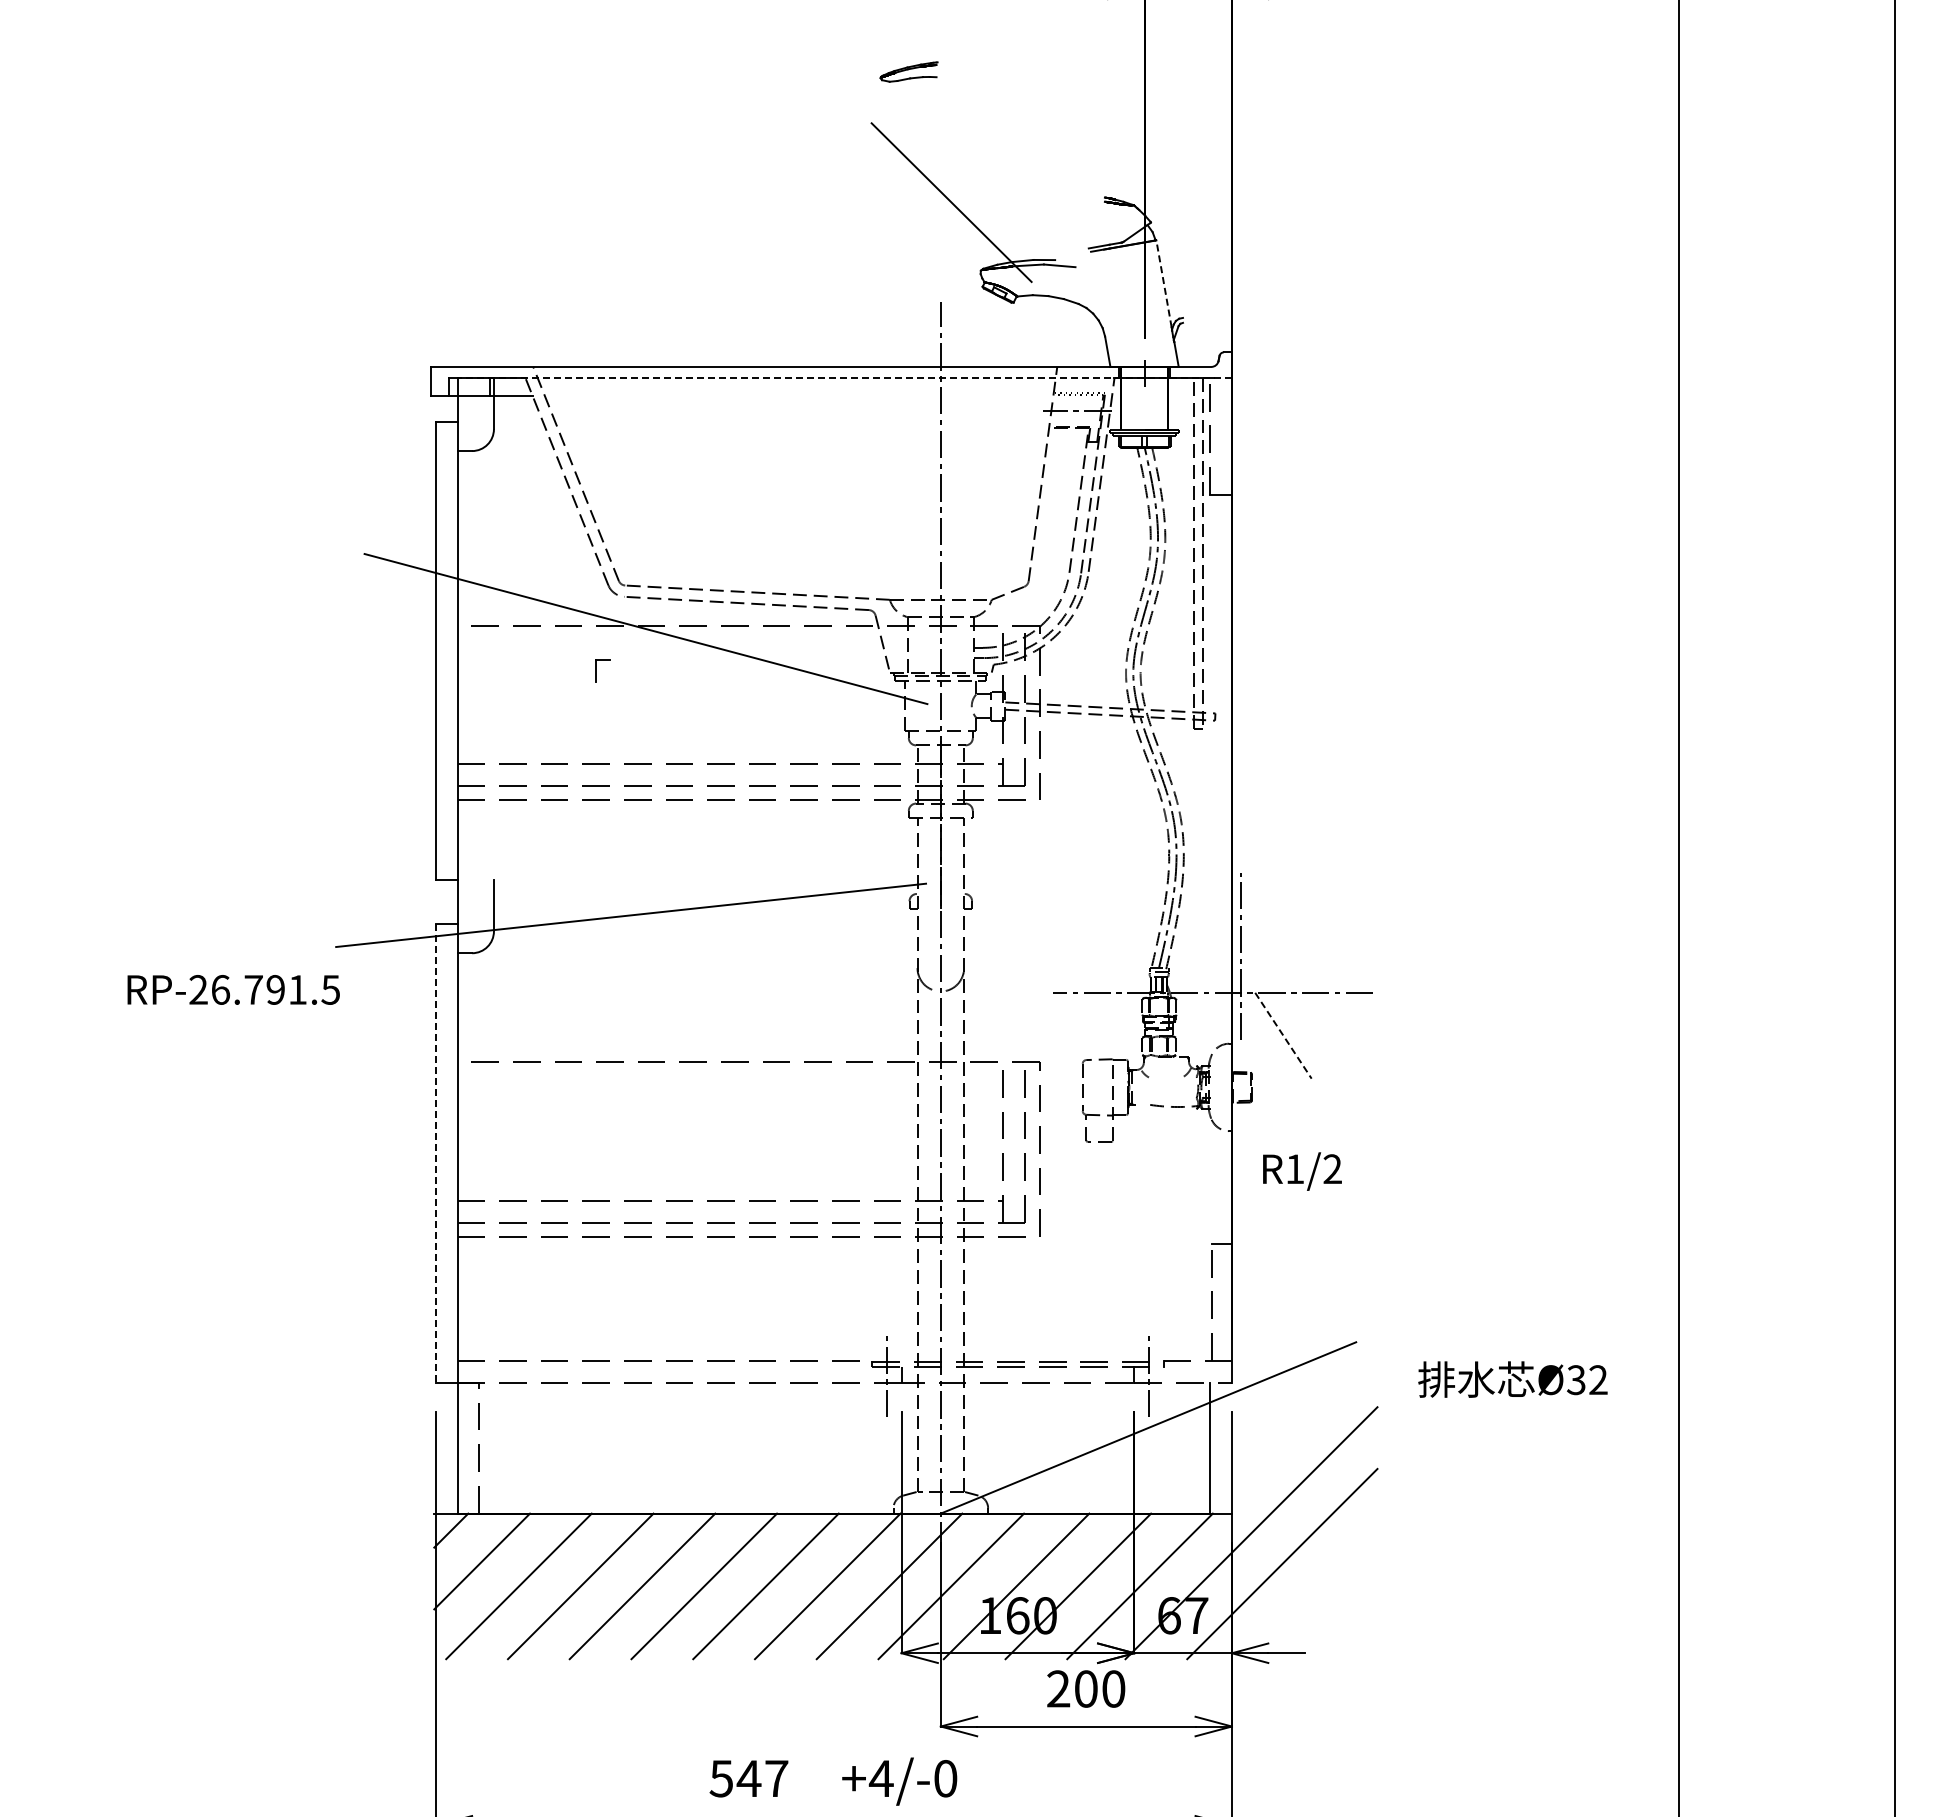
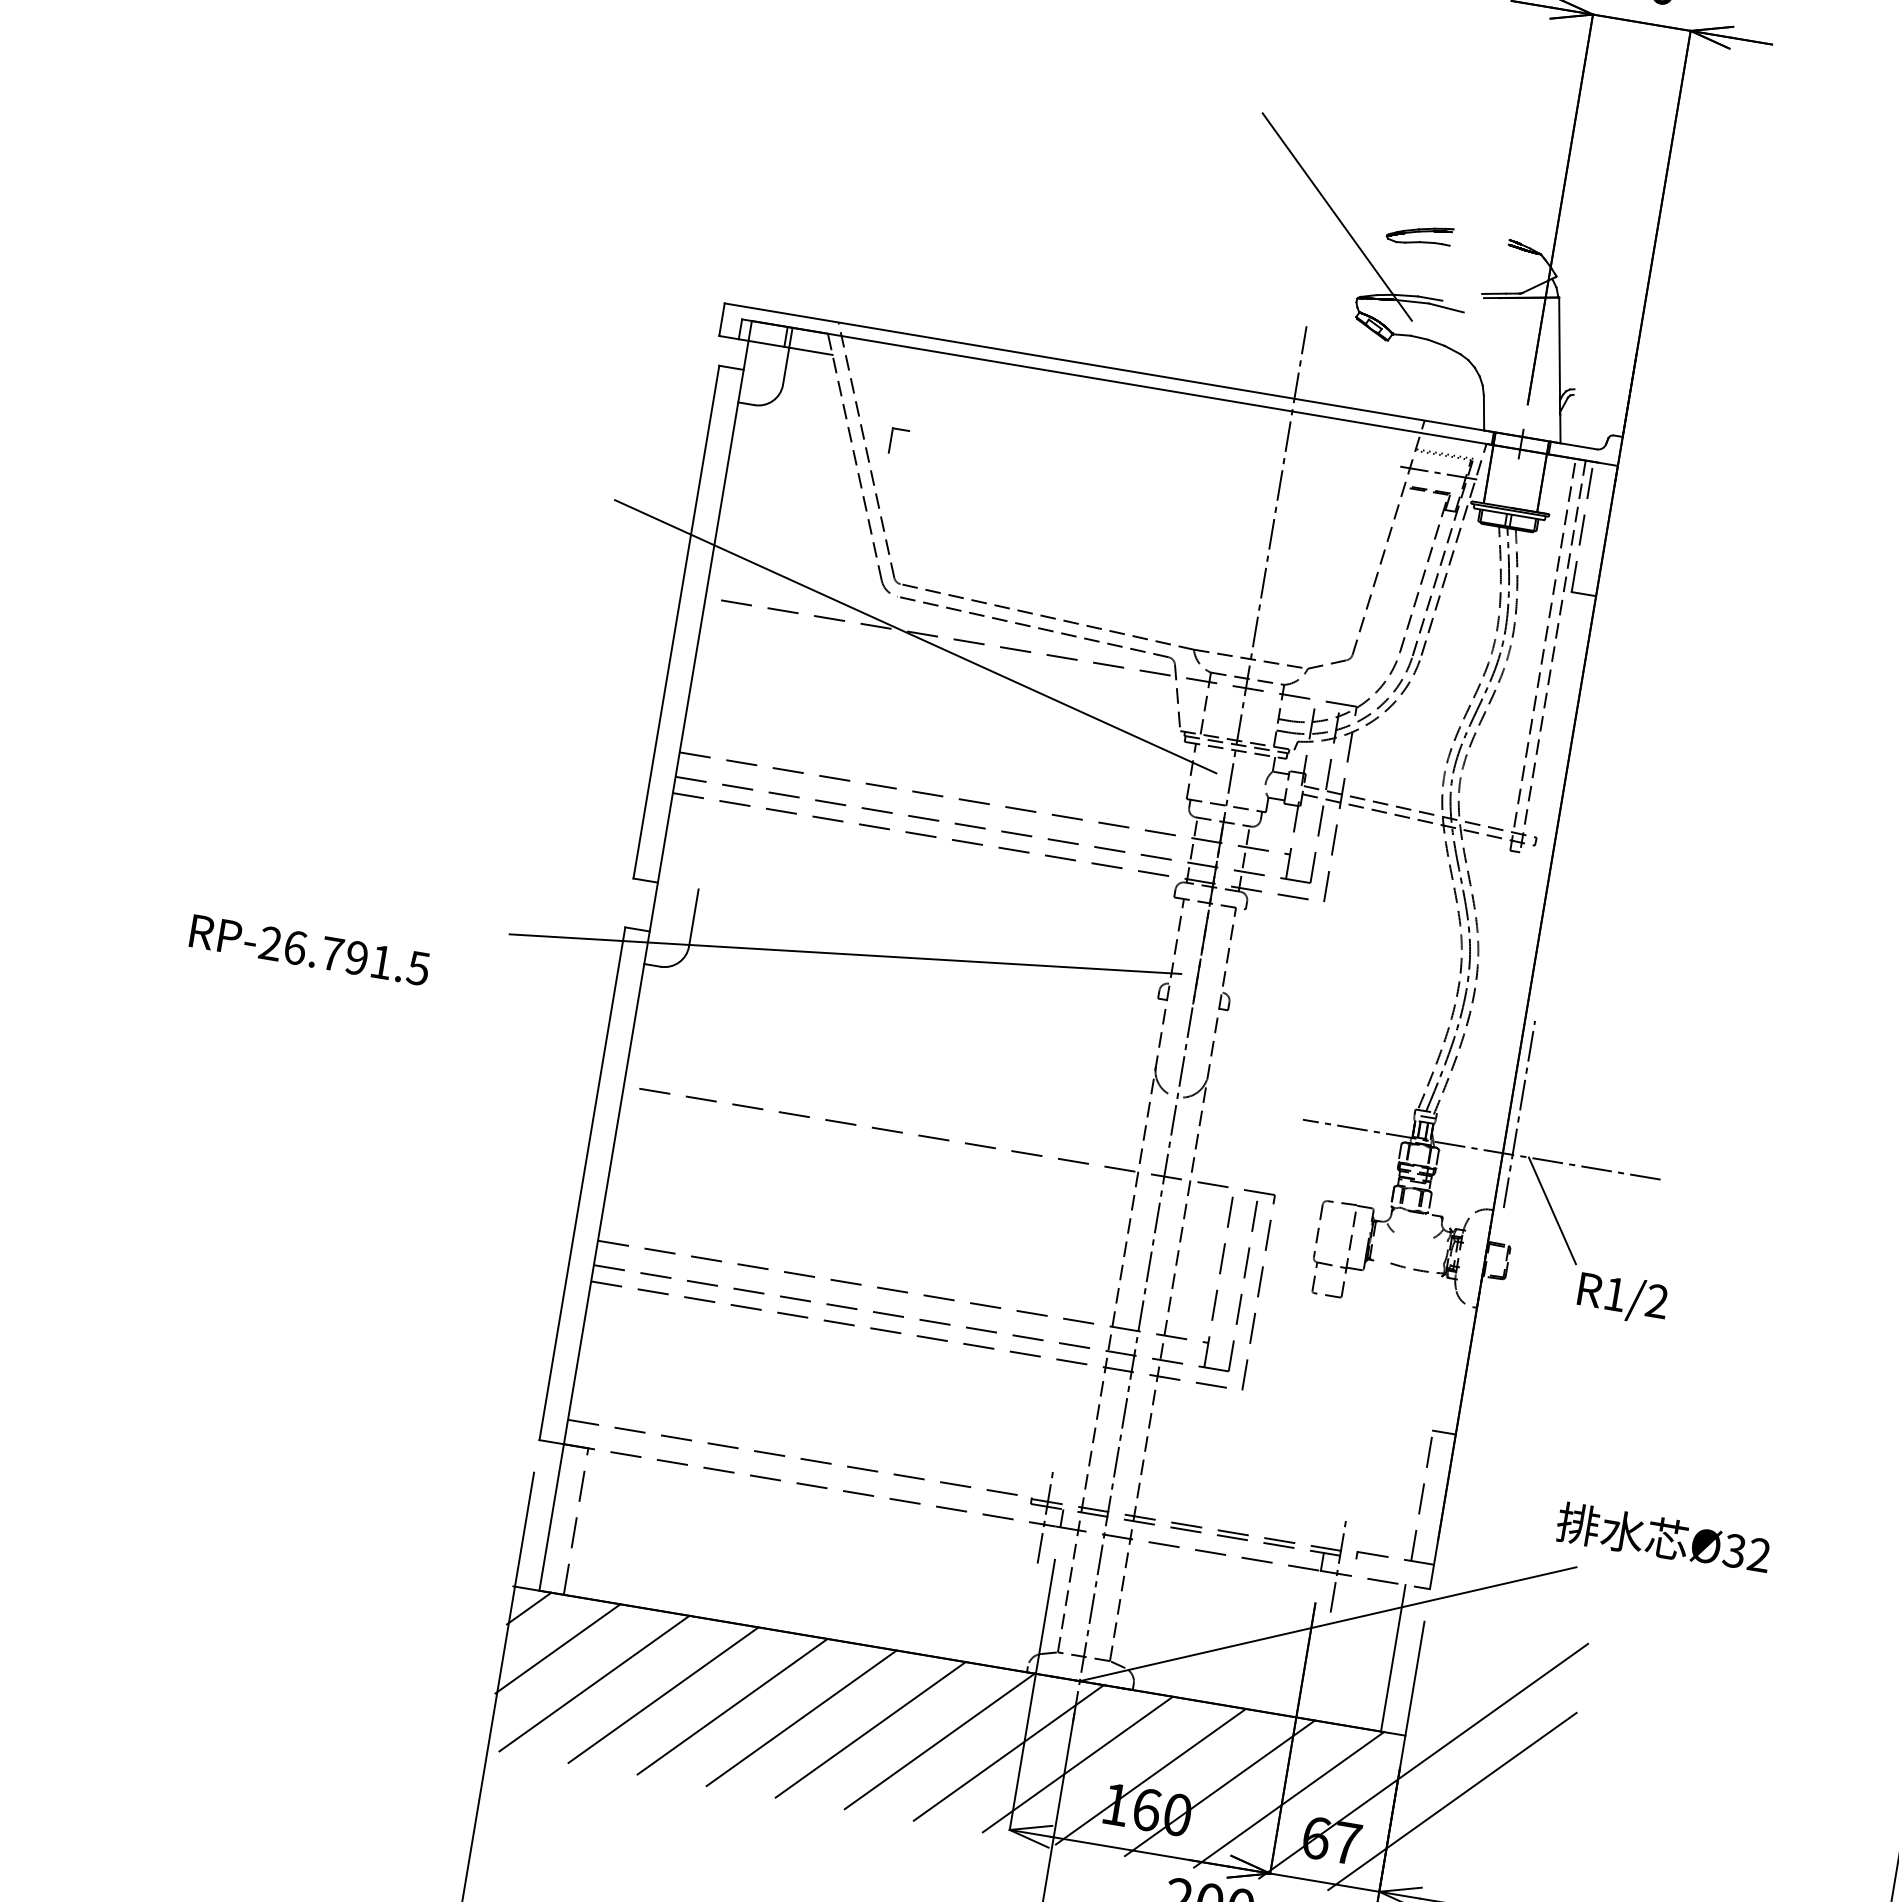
part: (908, 71) -> (1419, 234), moved
line: (1163, 283) -> (1559, 347), dashed -> solid
line: (844, 378) -> (1184, 393), dashed -> solid
part: (602, 670) -> (898, 441), moved
text: (233, 989) -> (309, 949), moved
line: (1283, 1036) -> (1552, 1211), dashed -> solid
line: (435, 1153) -> (582, 1183), dashed -> solid
text: (1302, 1171) -> (1622, 1298), moved
text: (1512, 1379) -> (1663, 1538), moved

